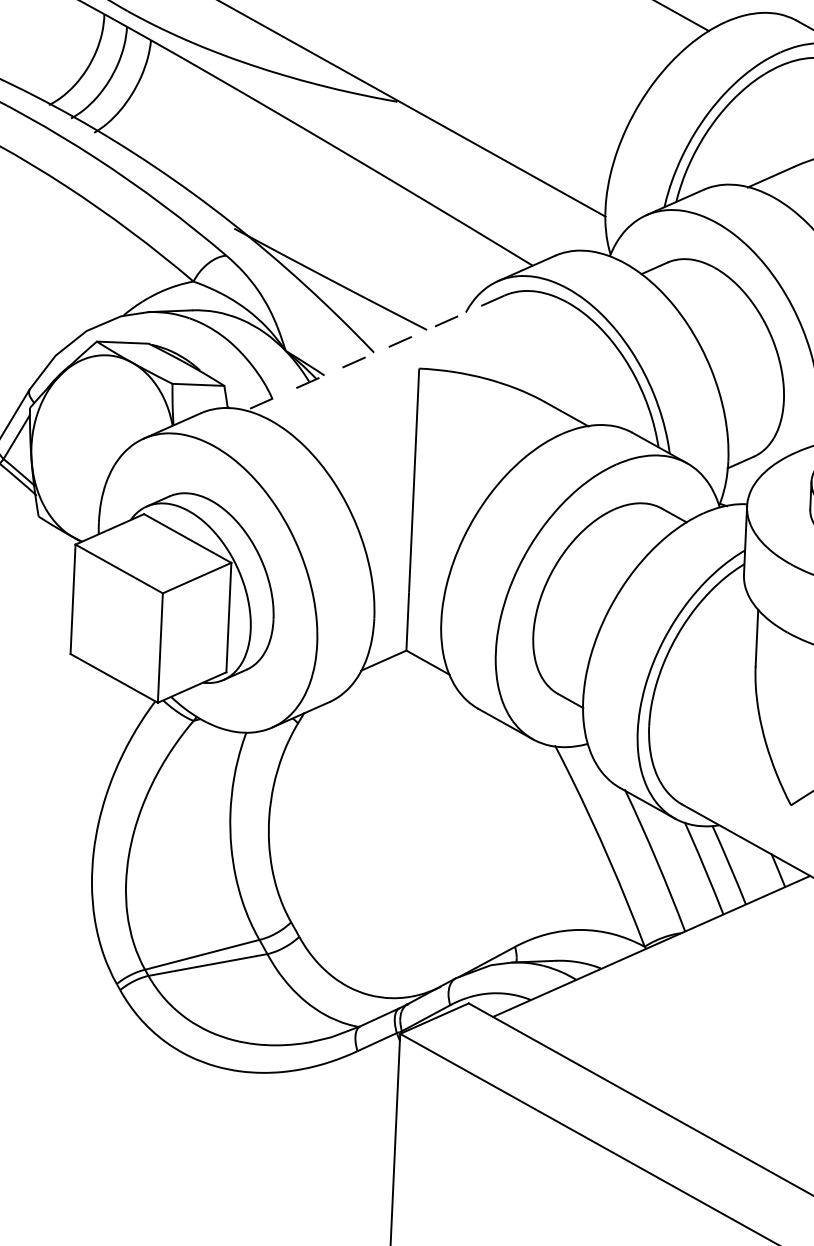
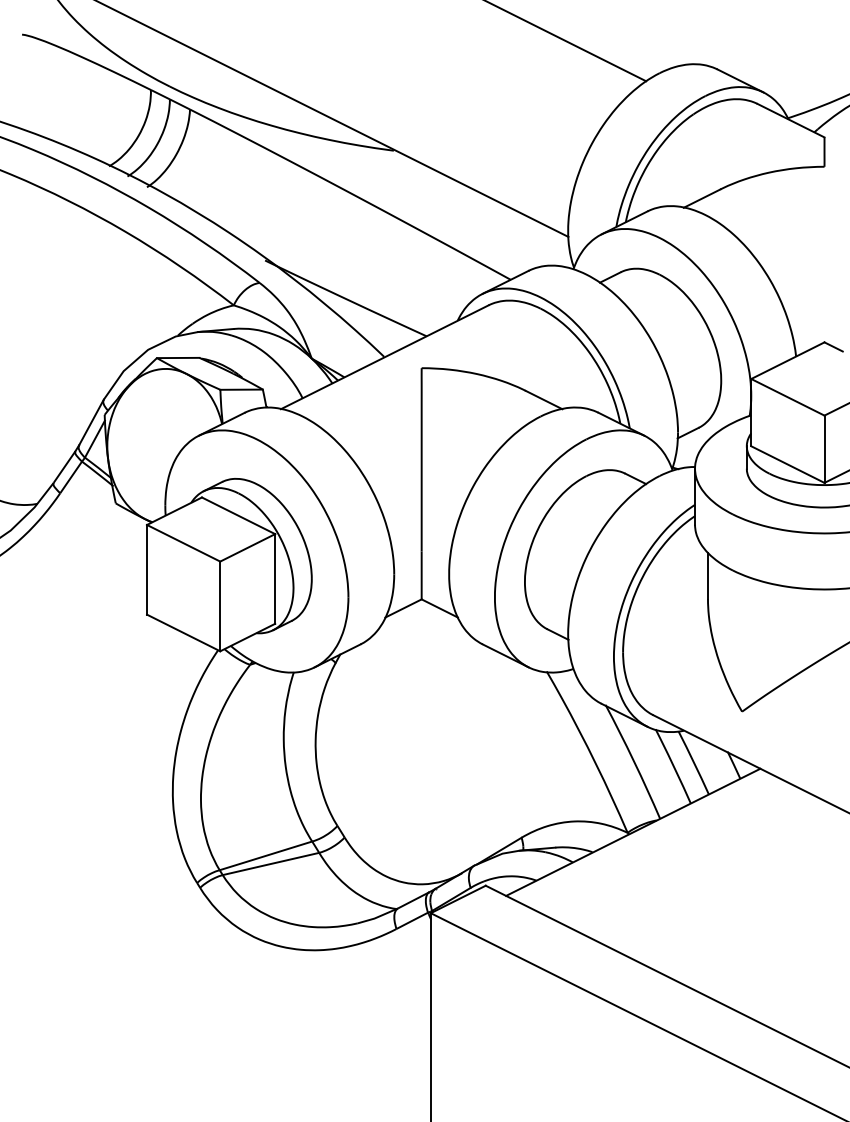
line: (374, 353) -> (384, 357), dashed -> solid

